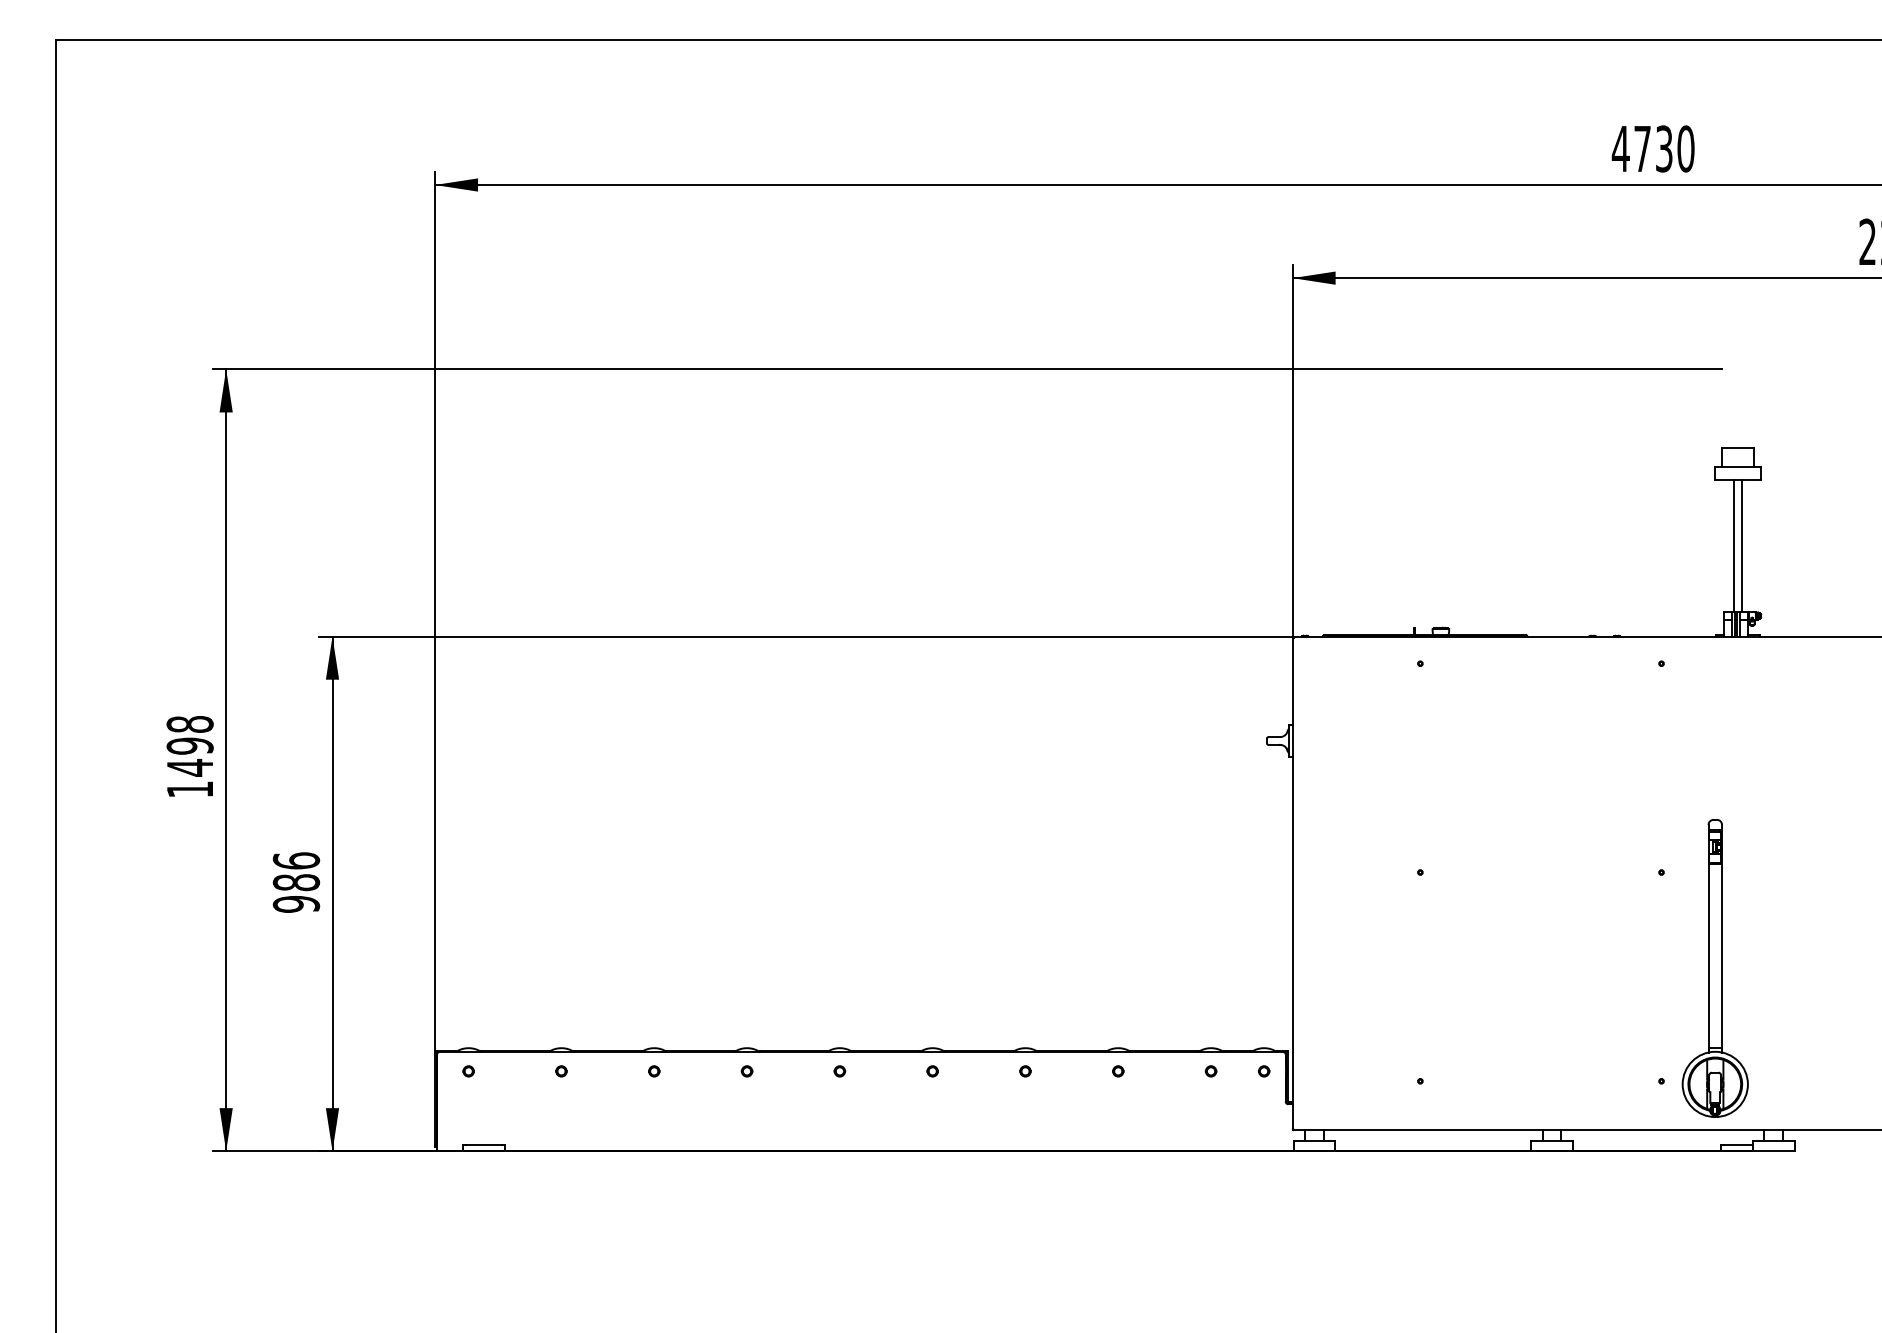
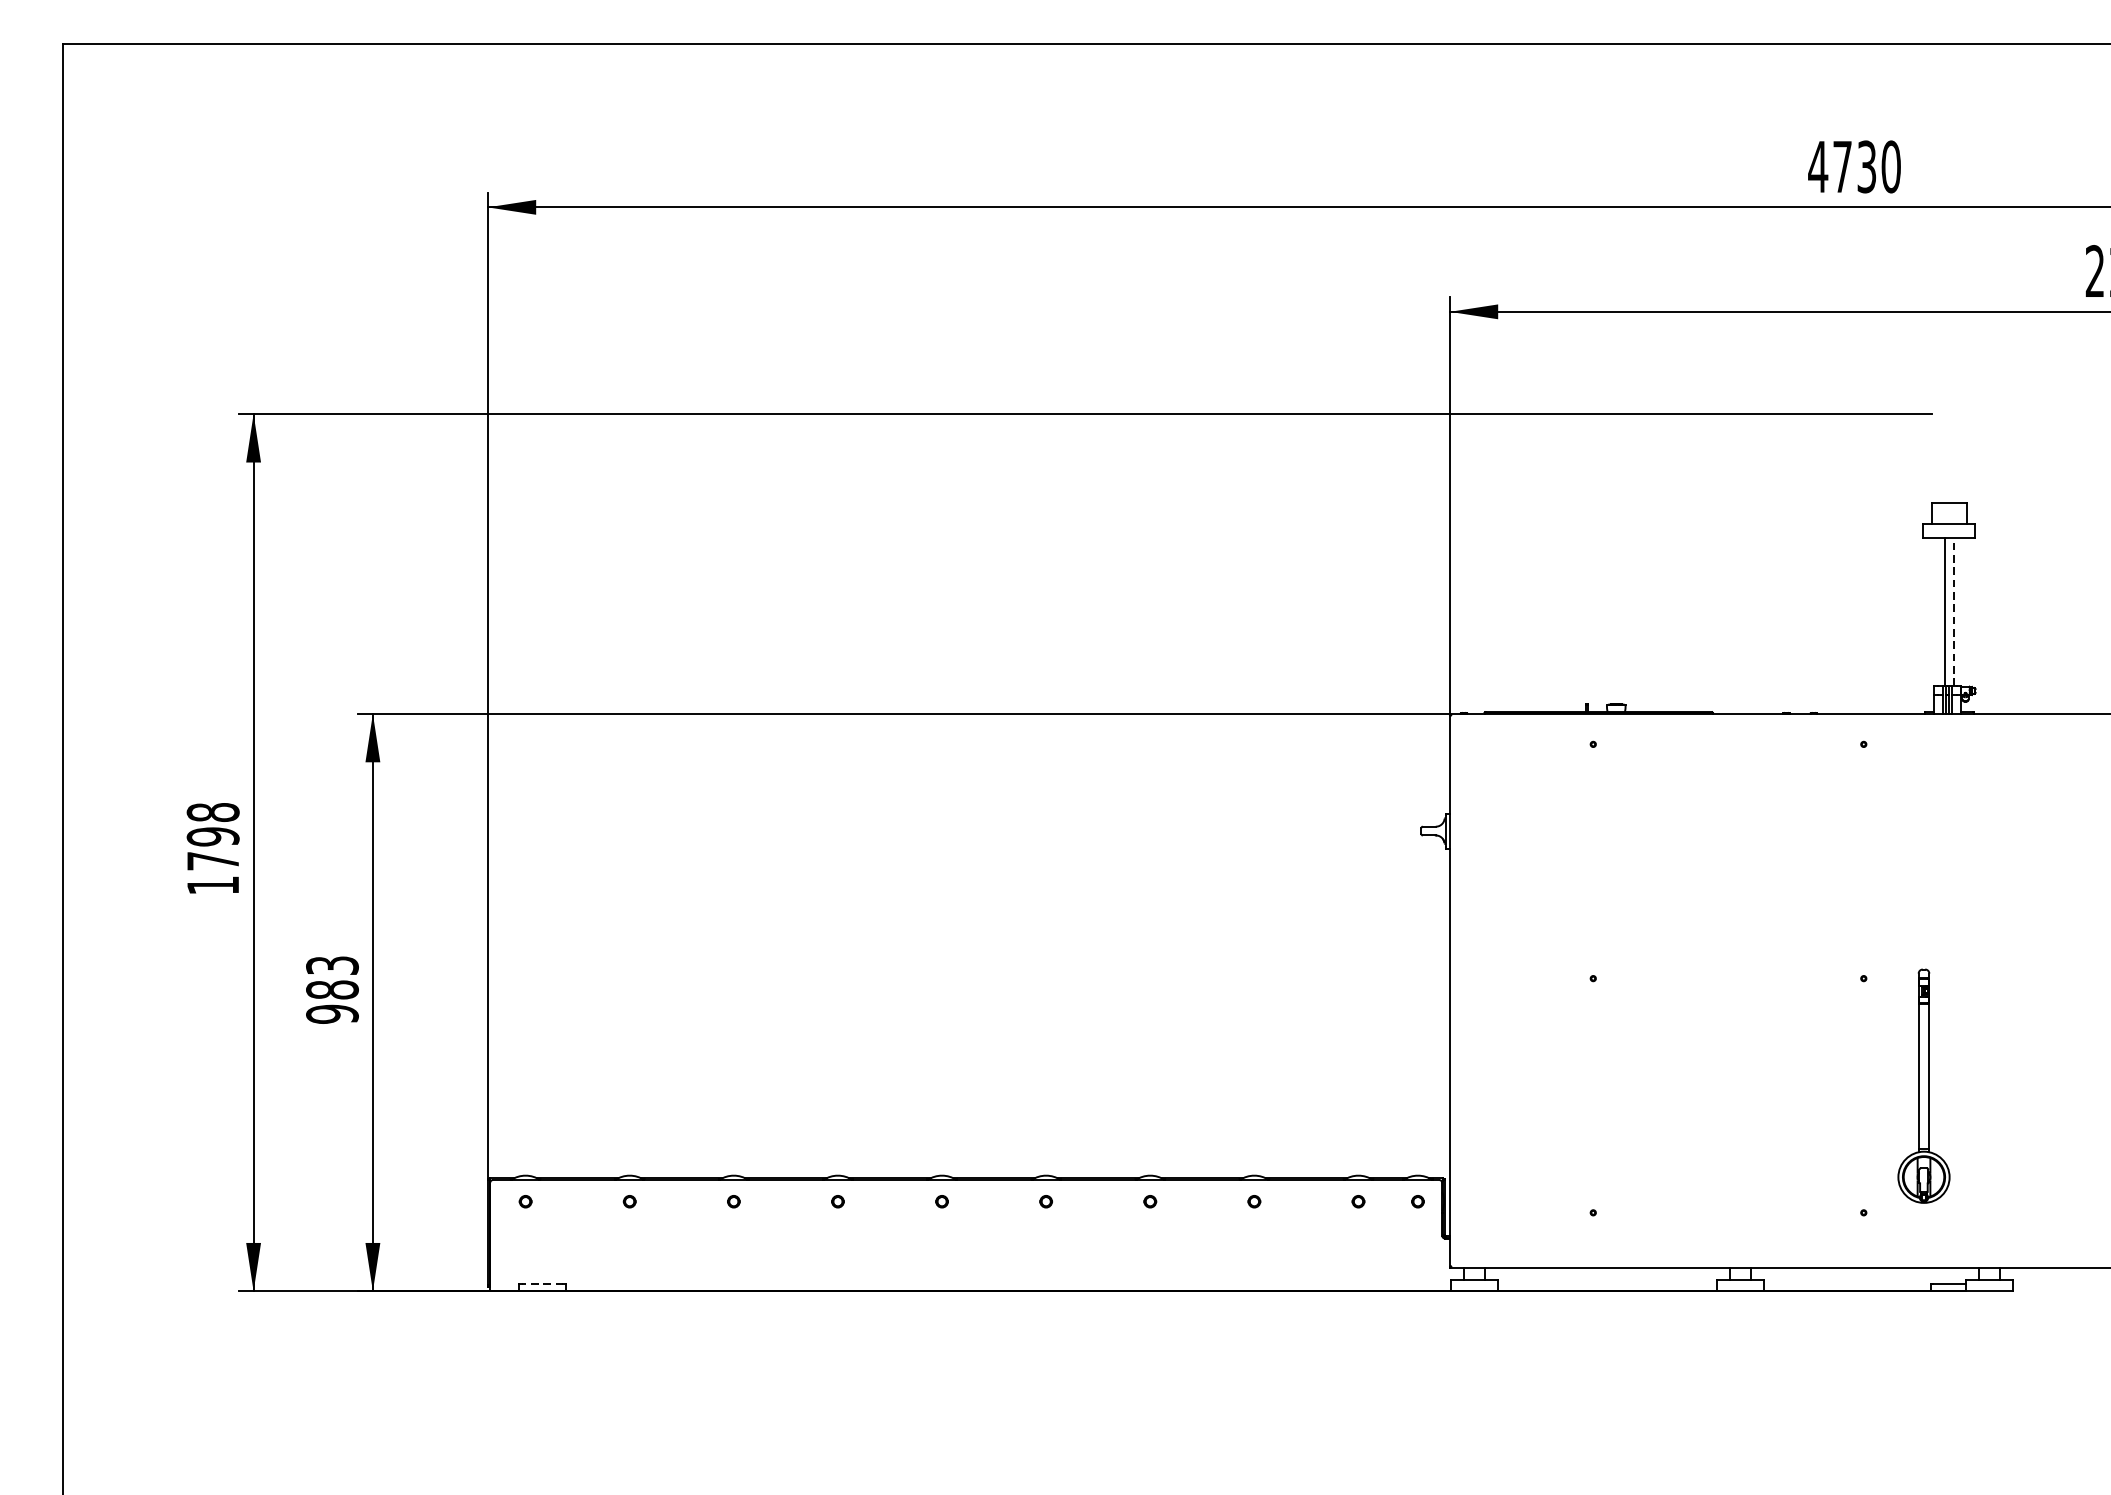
line: (1741, 545) -> (1953, 611), solid -> dashed
text: (189, 767) -> (212, 860), 1498 -> 1798
text: (296, 860) -> (332, 965), 986 -> 983
part: (1714, 968) -> (1923, 1086), size x0.7
line: (483, 1144) -> (542, 1283), solid -> dashed

